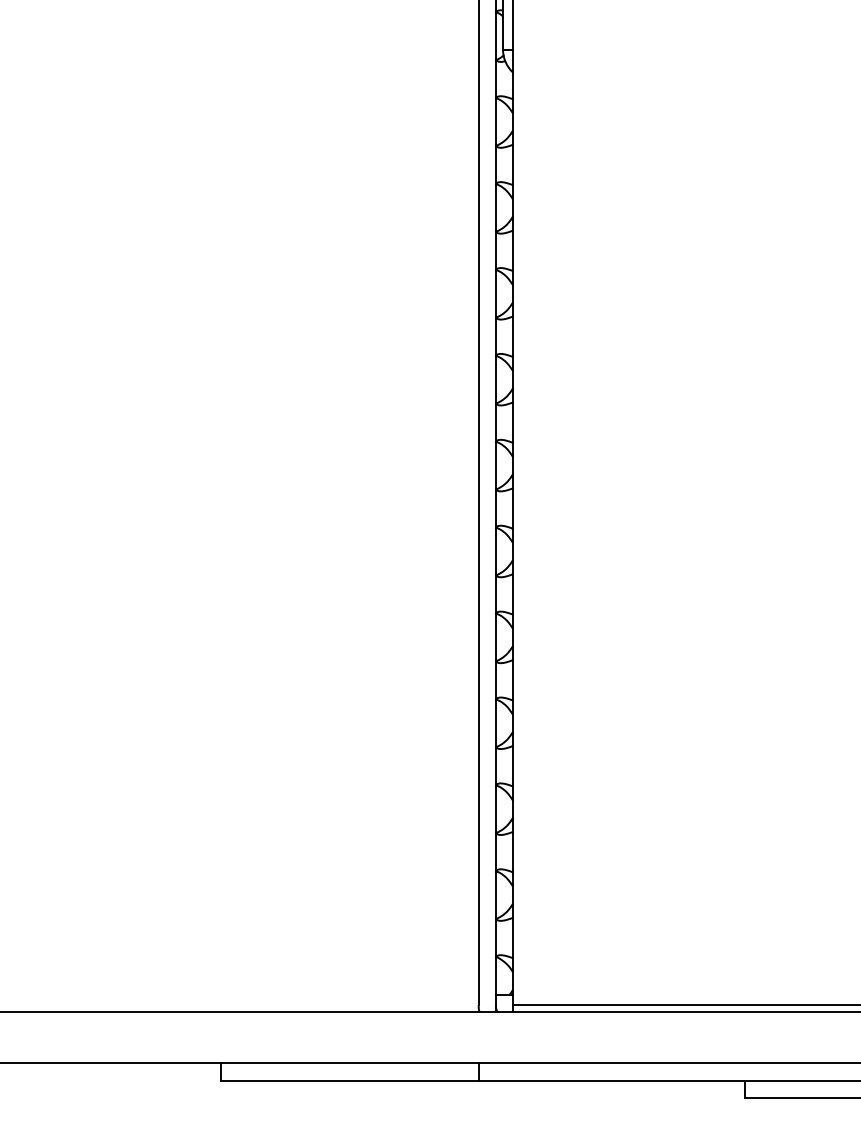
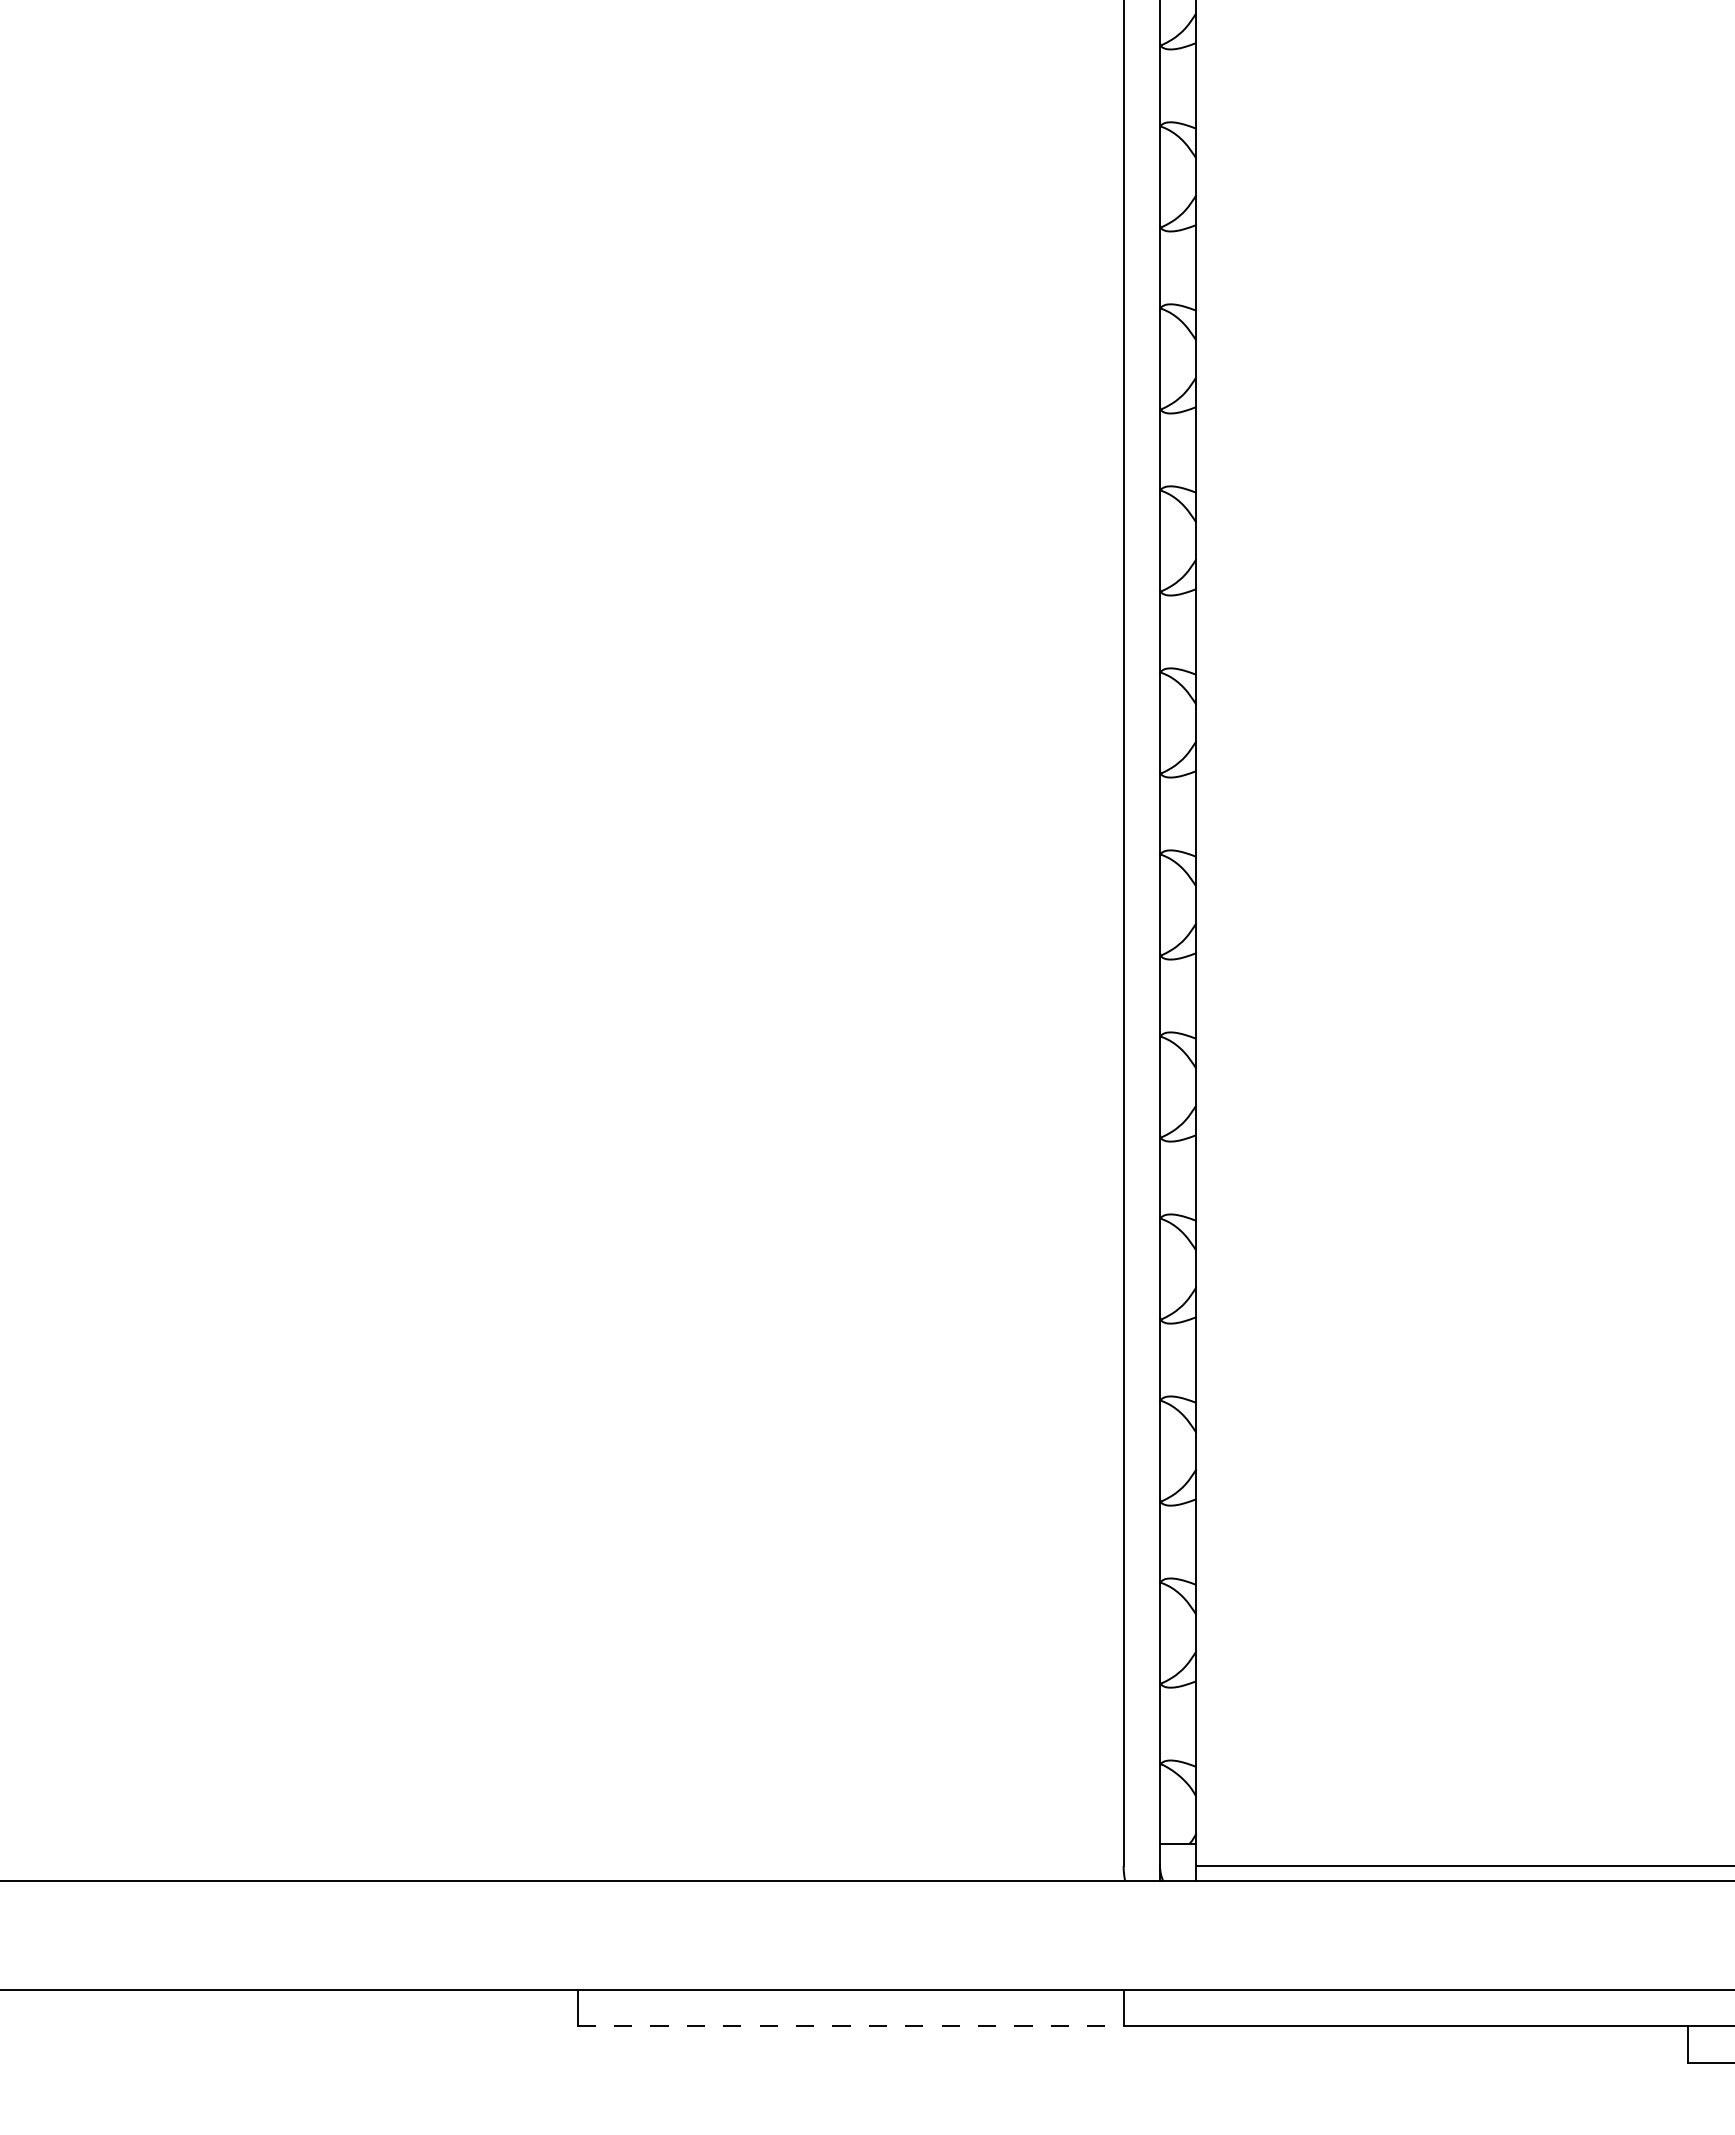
line: (349, 1080) -> (849, 2025), solid -> dashed

